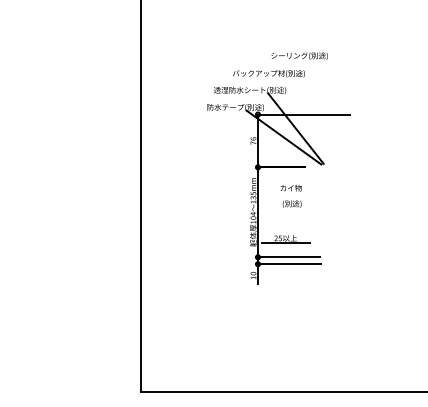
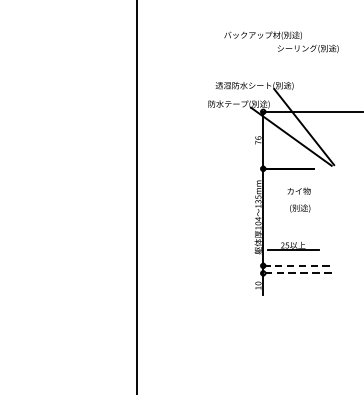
text: (268, 73) -> (262, 35), moved
line: (288, 257) -> (296, 266), solid -> dashed
line: (288, 264) -> (296, 273), solid -> dashed

